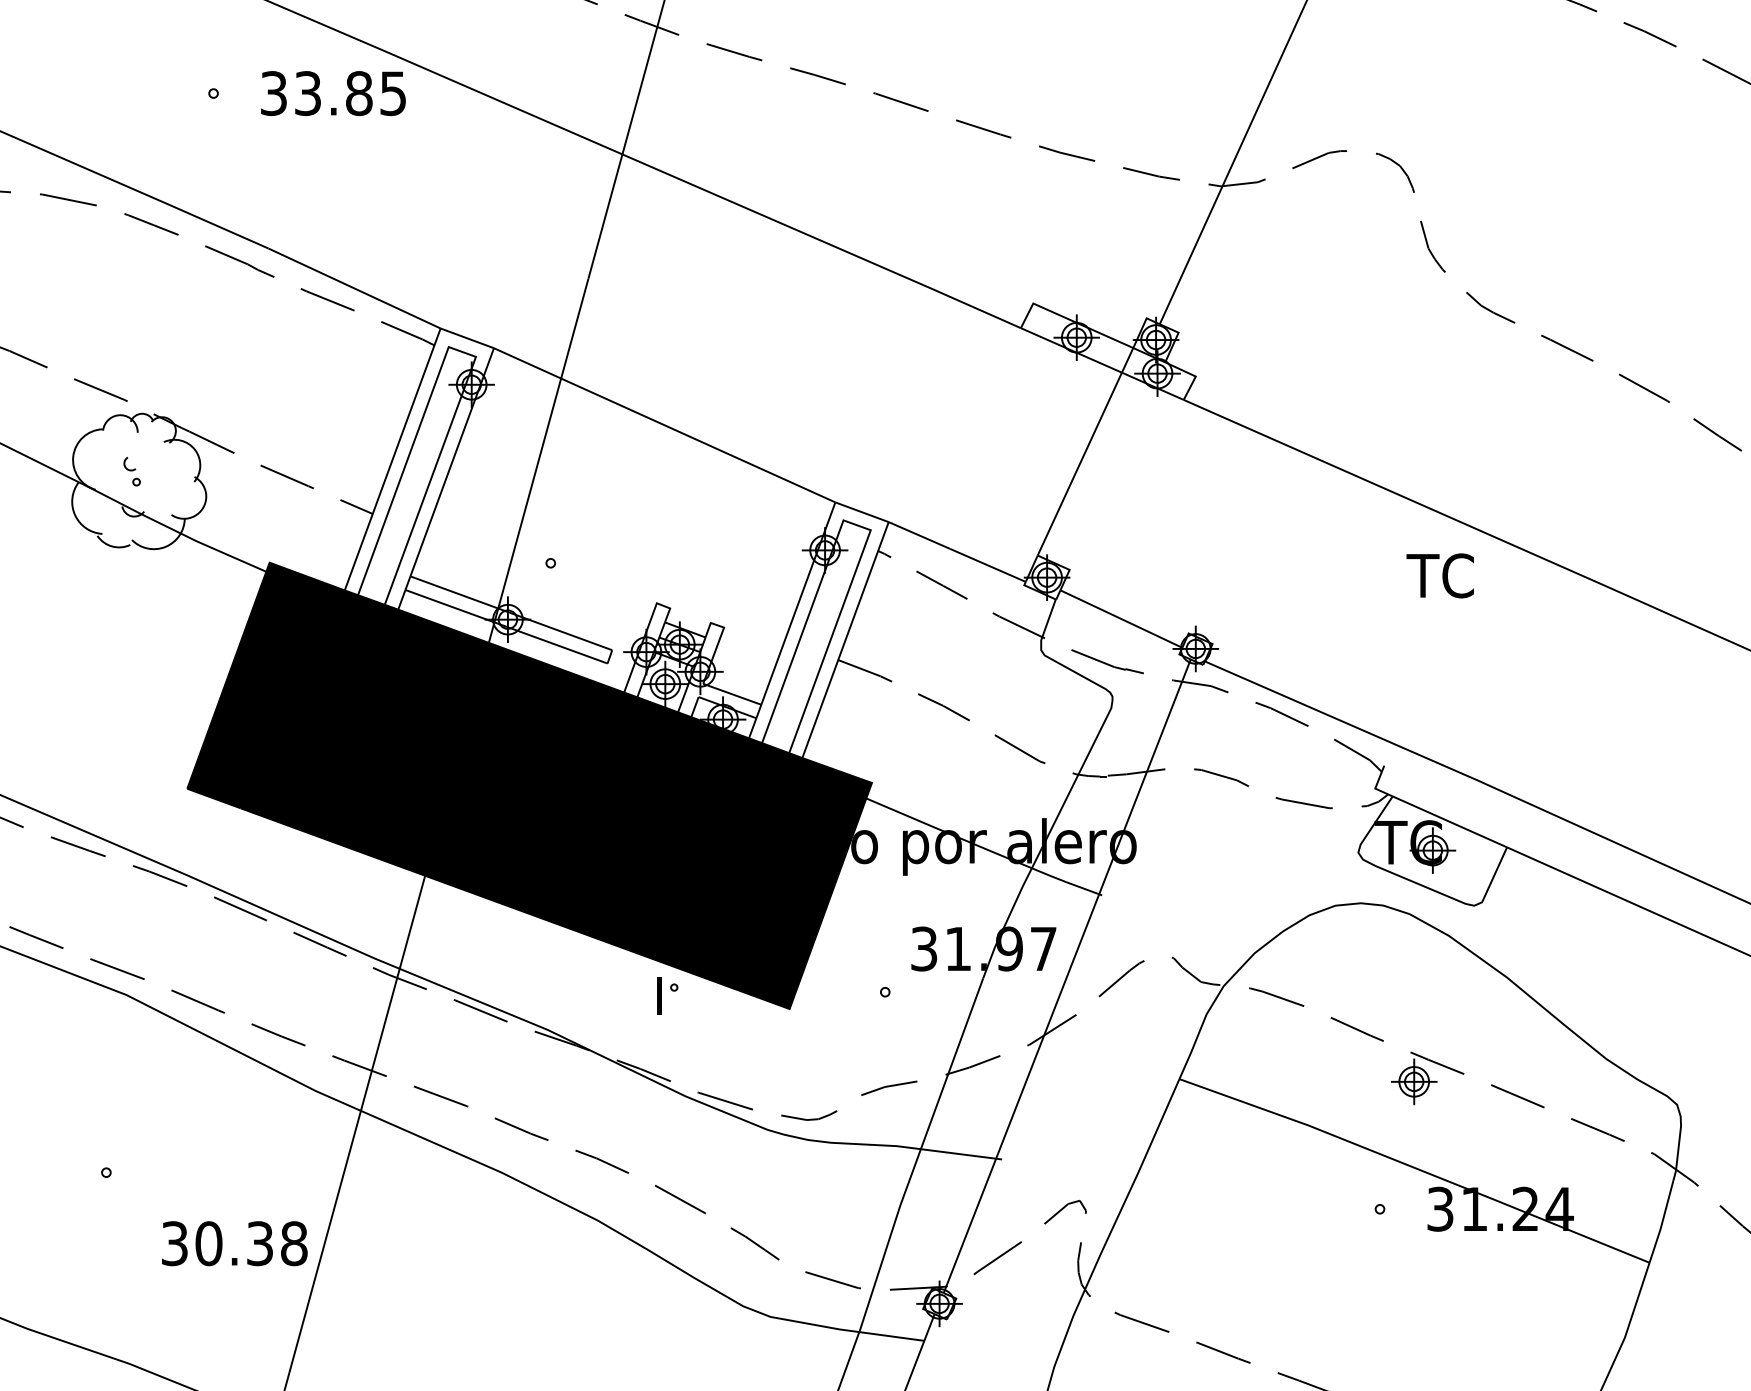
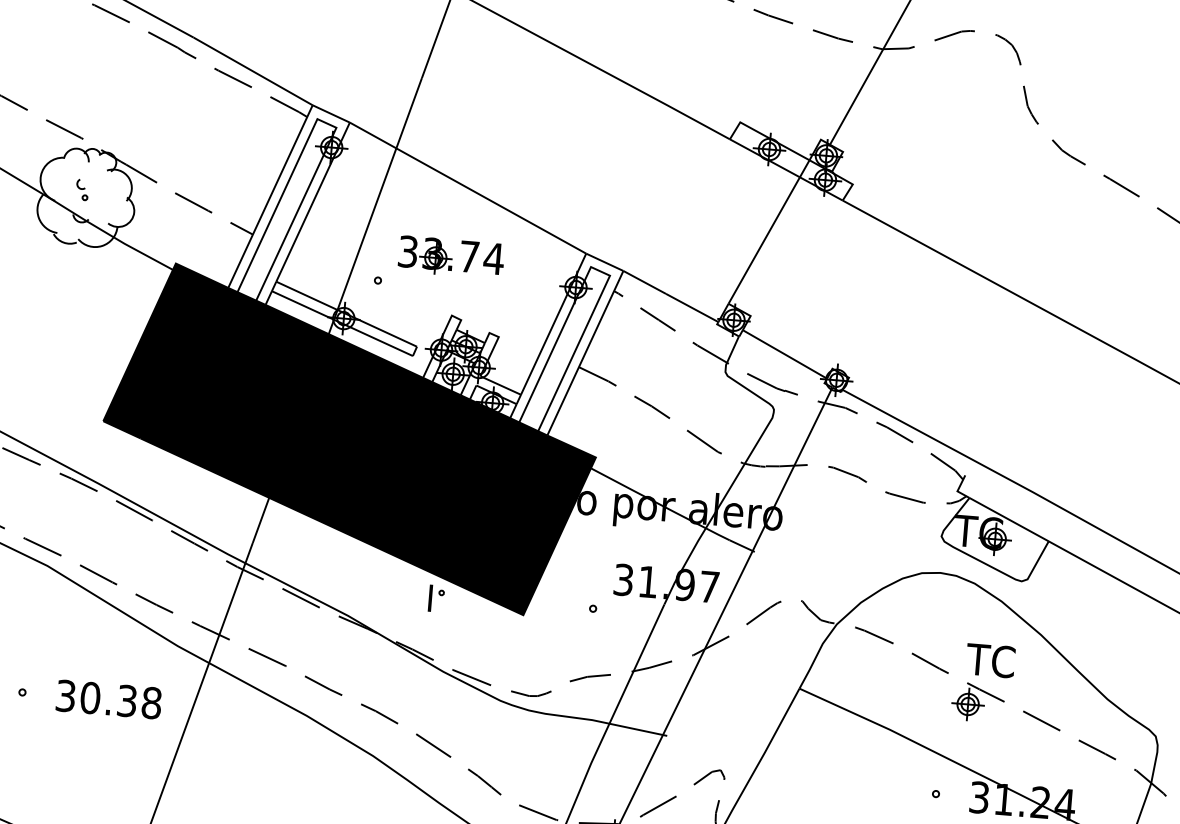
part: (649, 522) -> (451, 257), added
text: (1439, 575) -> (990, 660), moved
text: (234, 1243) -> (108, 699), moved

